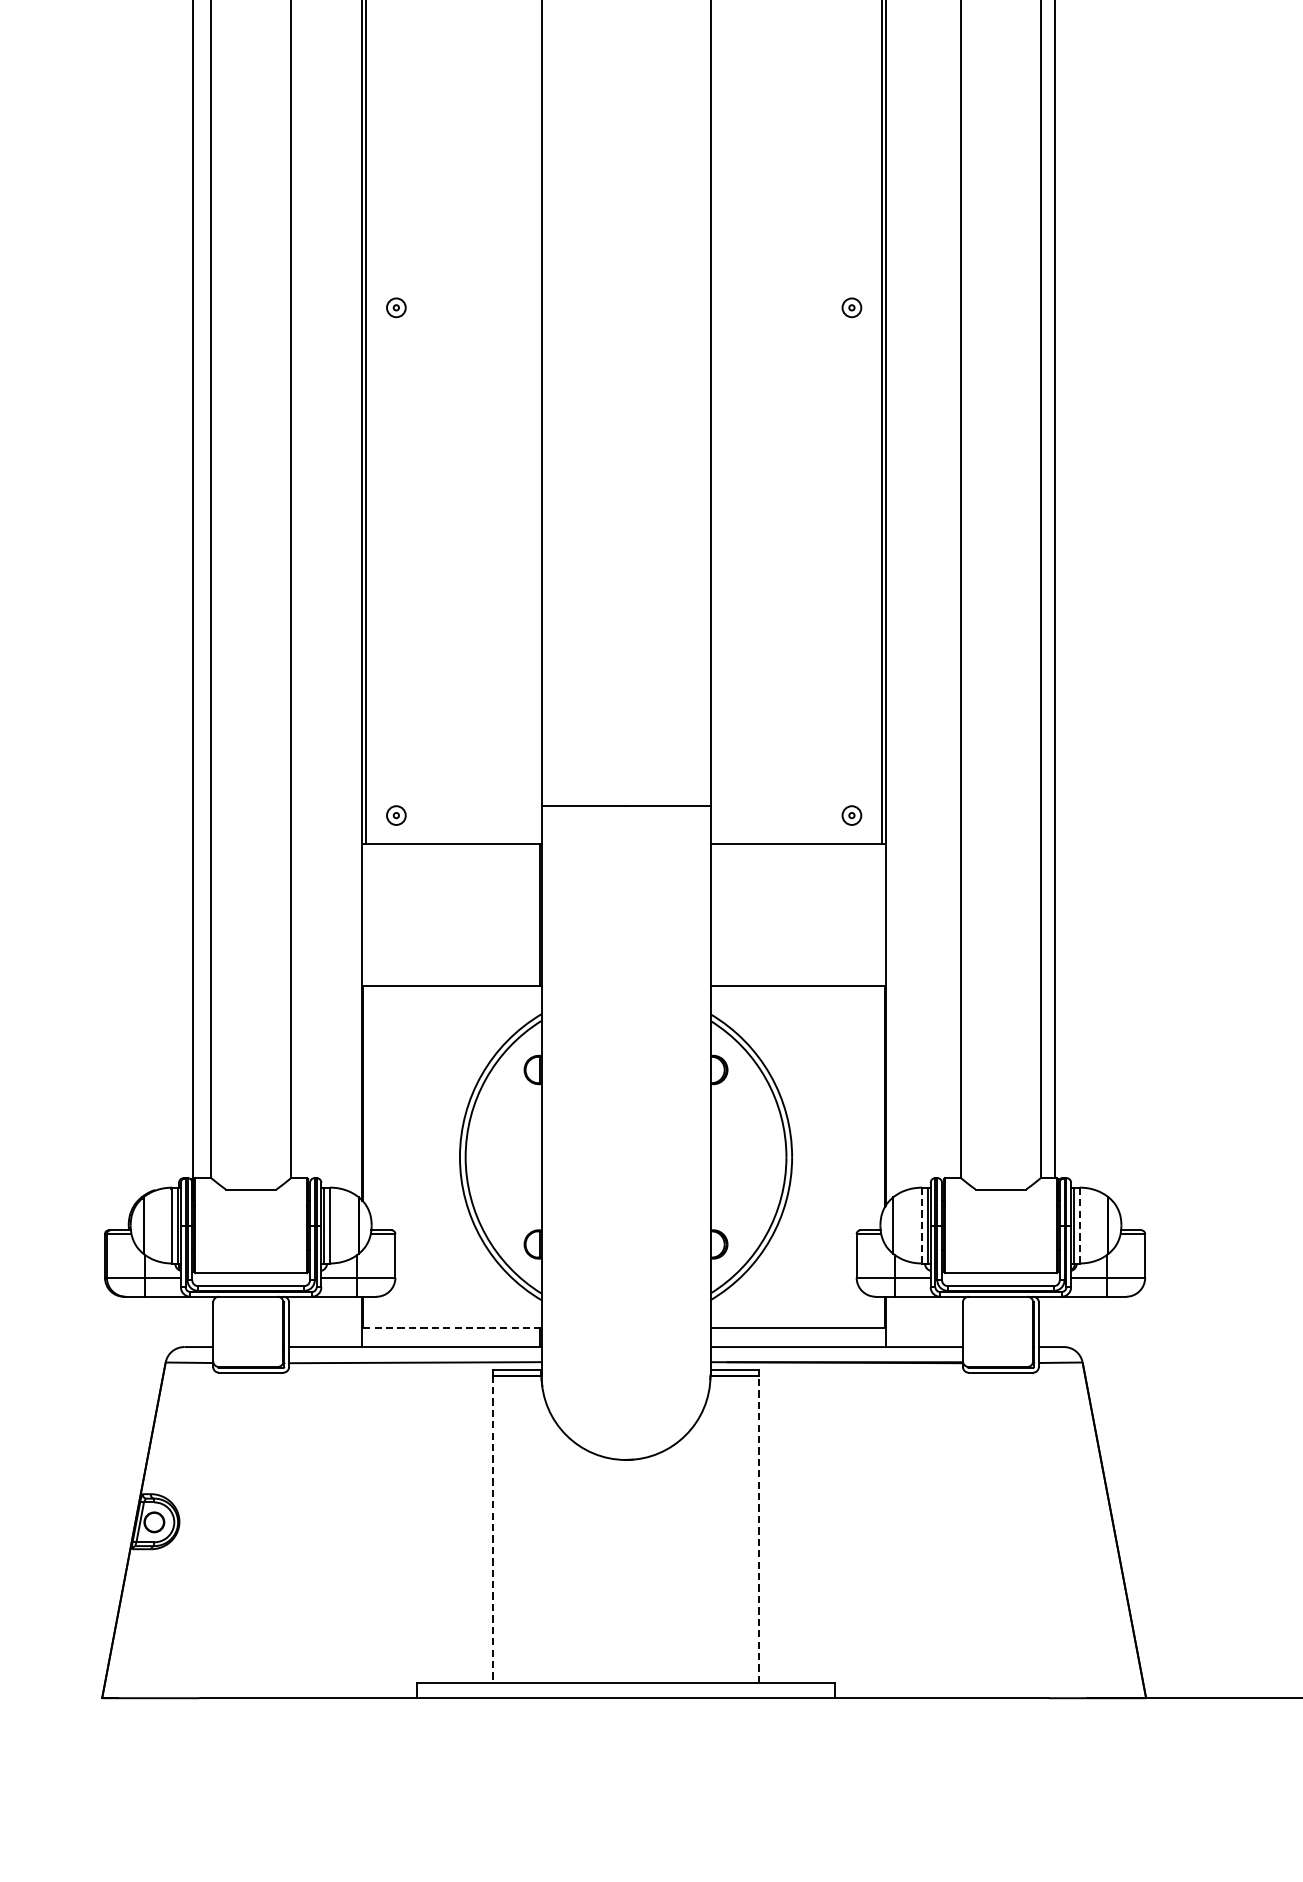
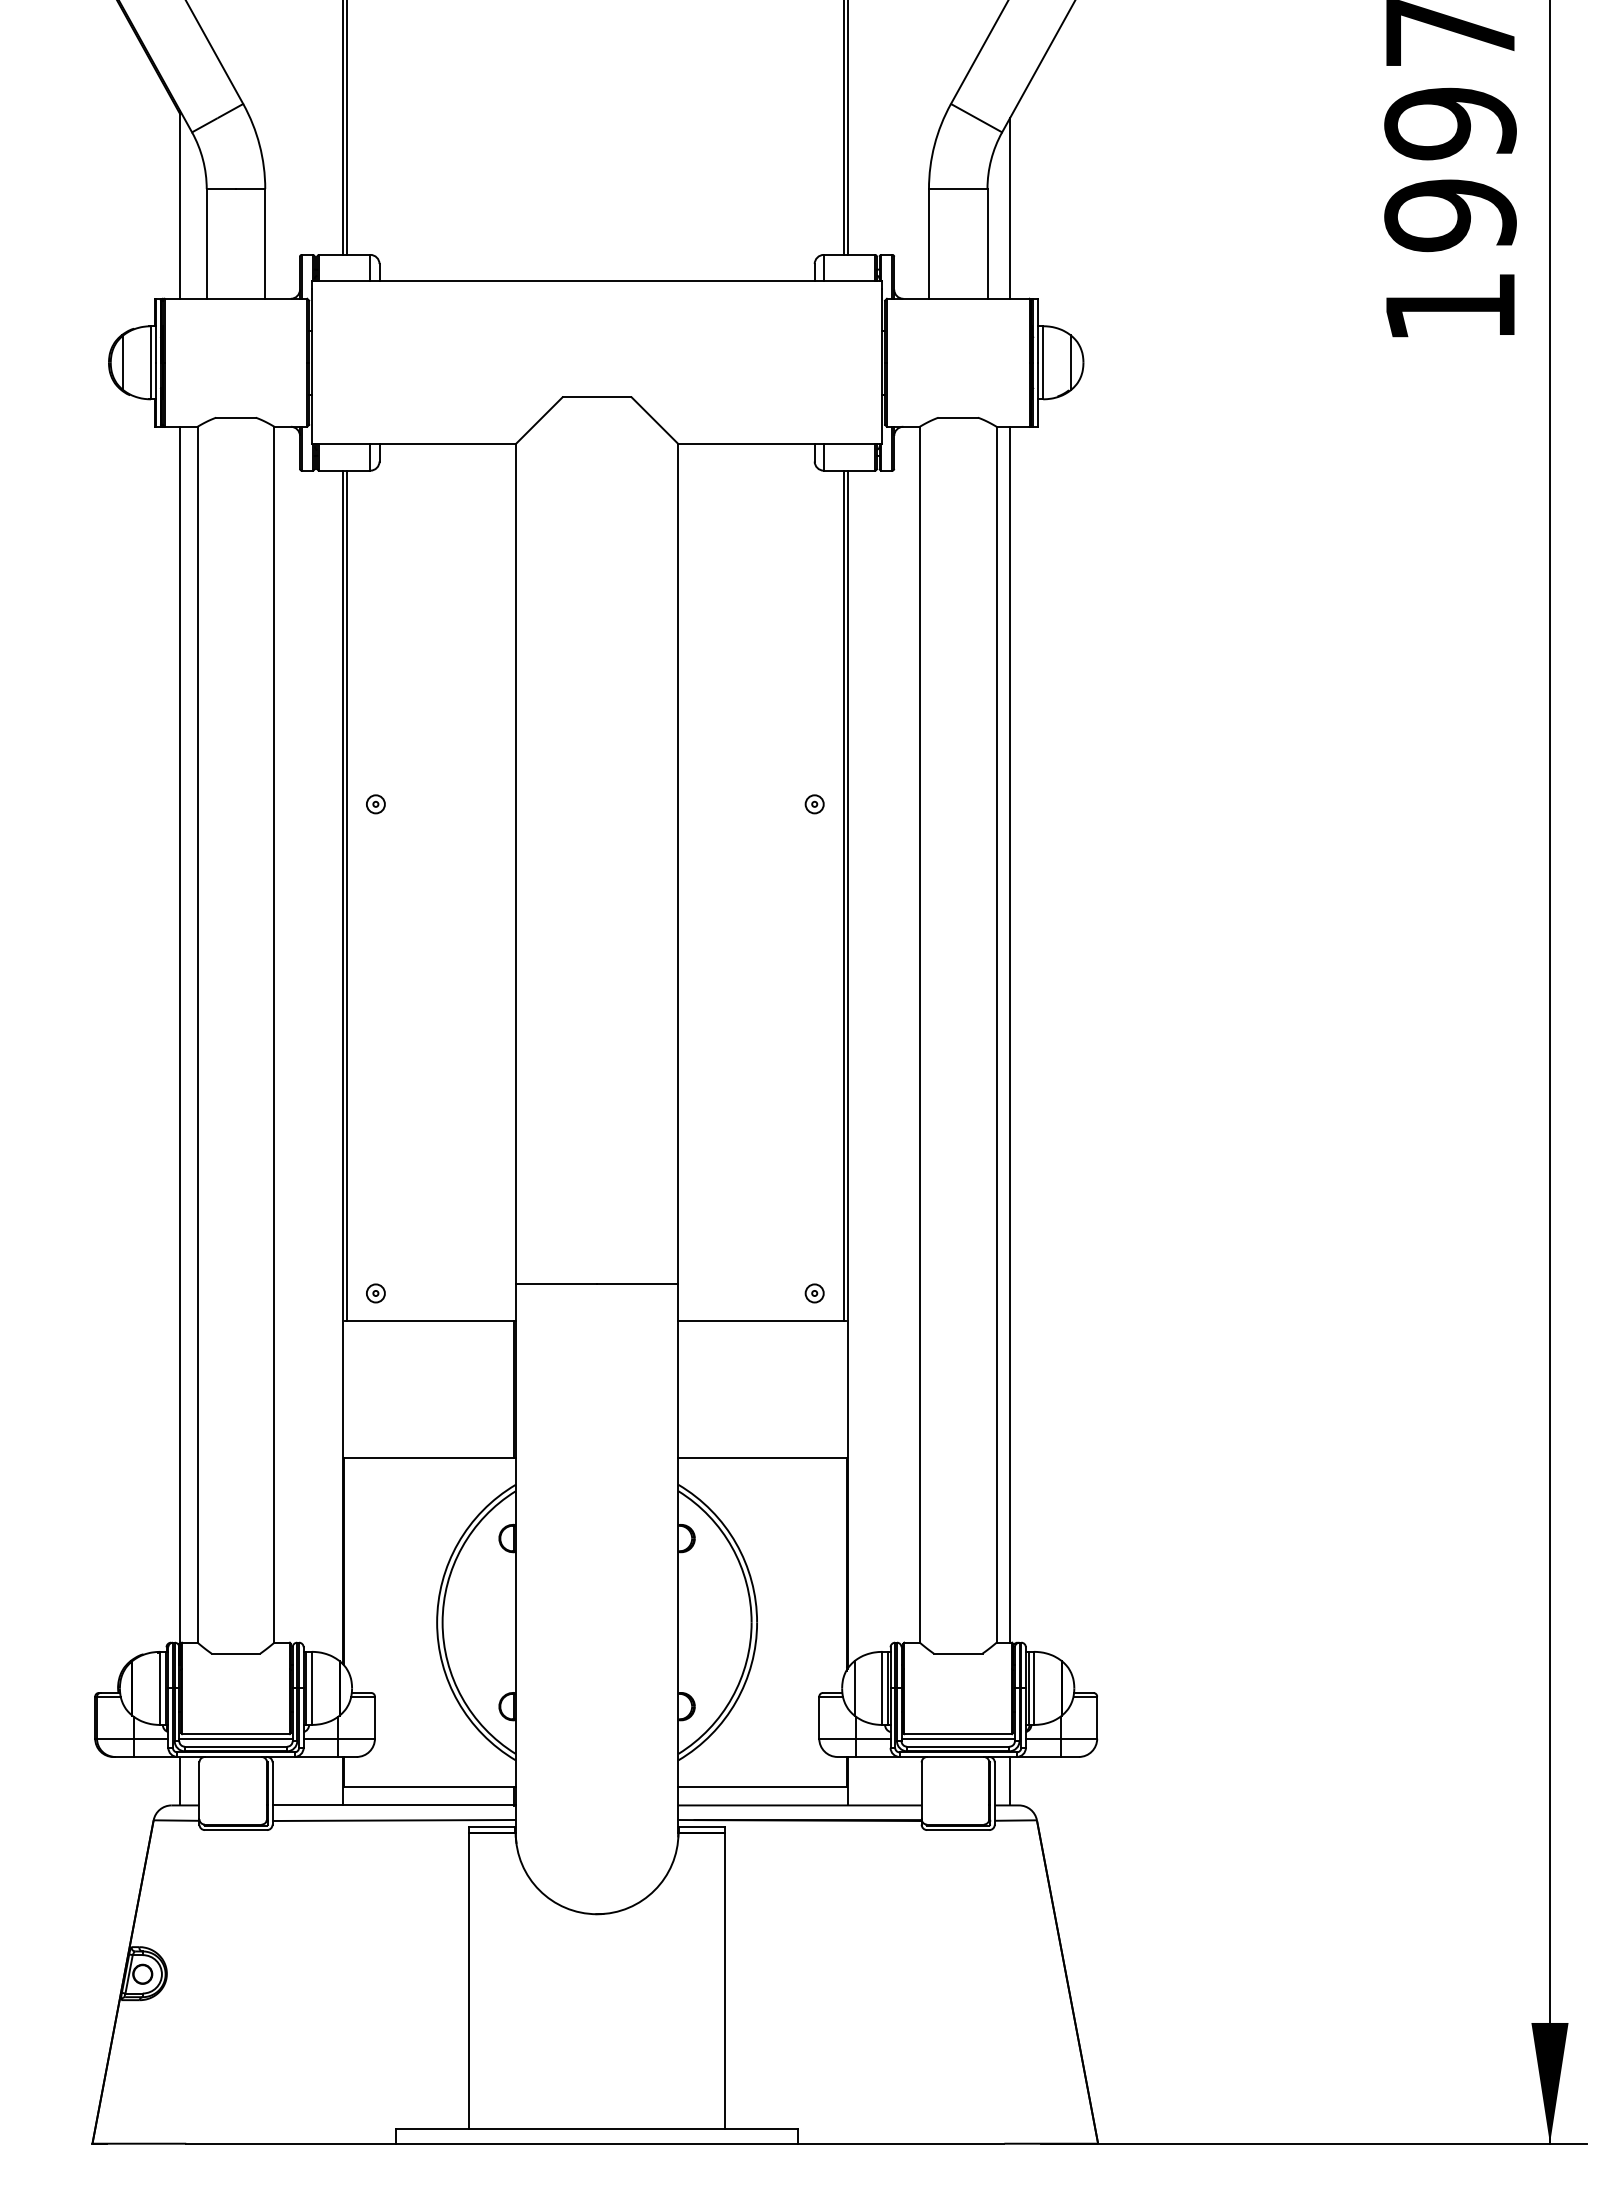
line: (922, 1225) -> (882, 1688), dashed -> solid
line: (1080, 1225) -> (1034, 1688), dashed -> solid
line: (250, 1277) -> (235, 1738), added
line: (1000, 1277) -> (957, 1738), added
line: (193, 1321) -> (180, 1780), added
line: (1055, 1321) -> (1010, 1780), added
line: (452, 1328) -> (429, 1787), dashed -> solid
line: (759, 1528) -> (725, 1980), dashed -> solid
line: (493, 1529) -> (469, 1981), dashed -> solid

